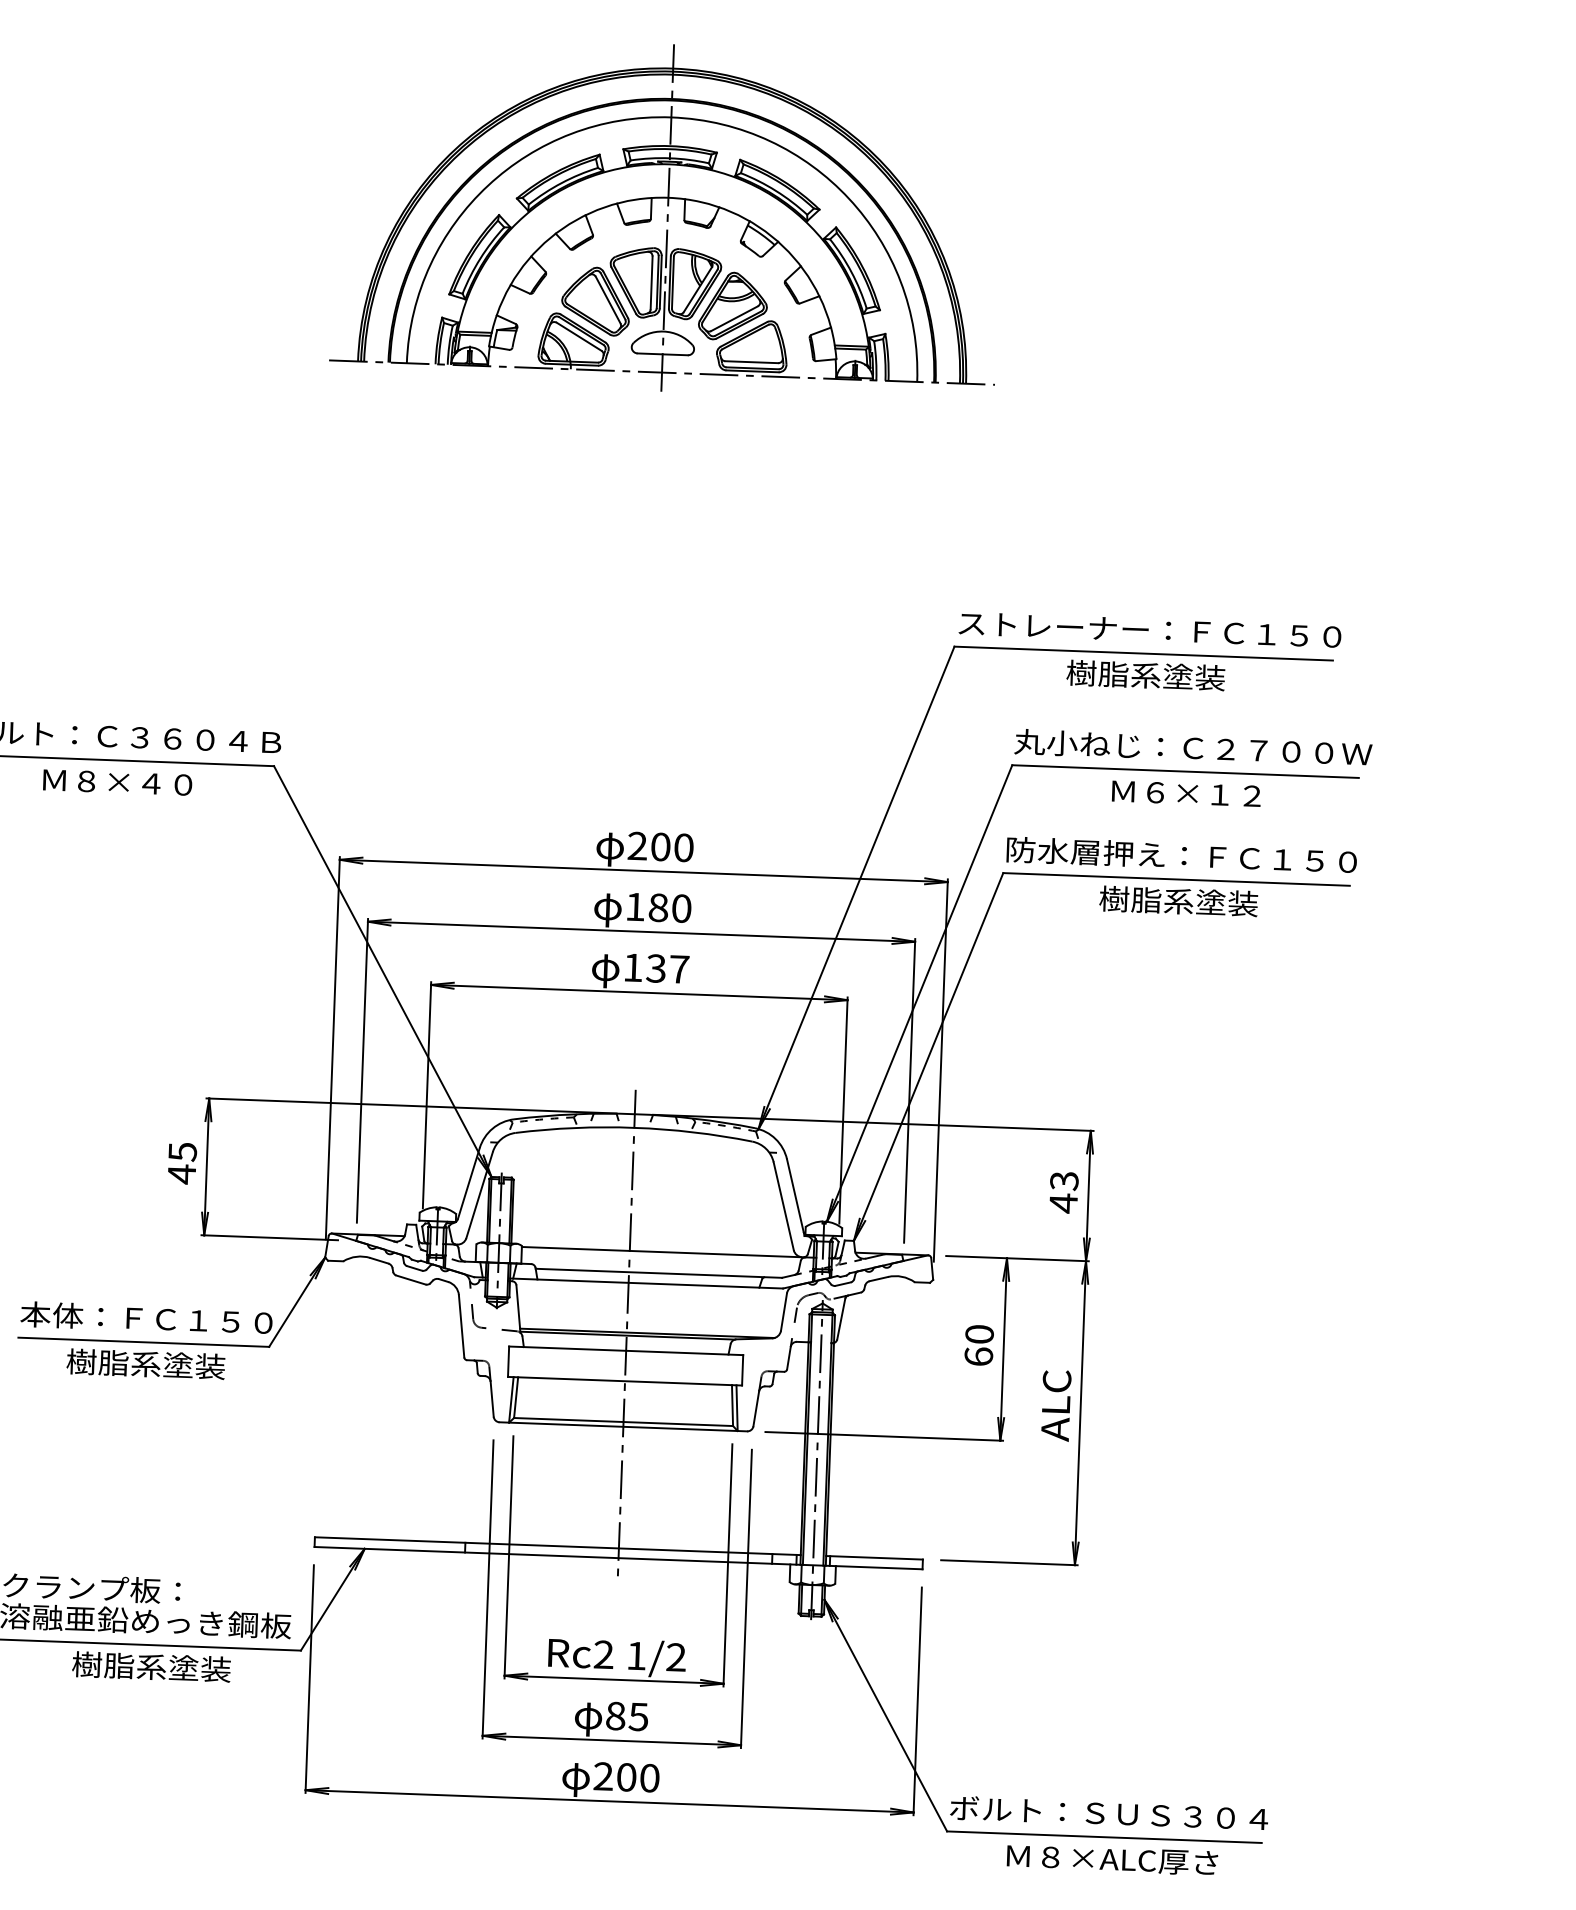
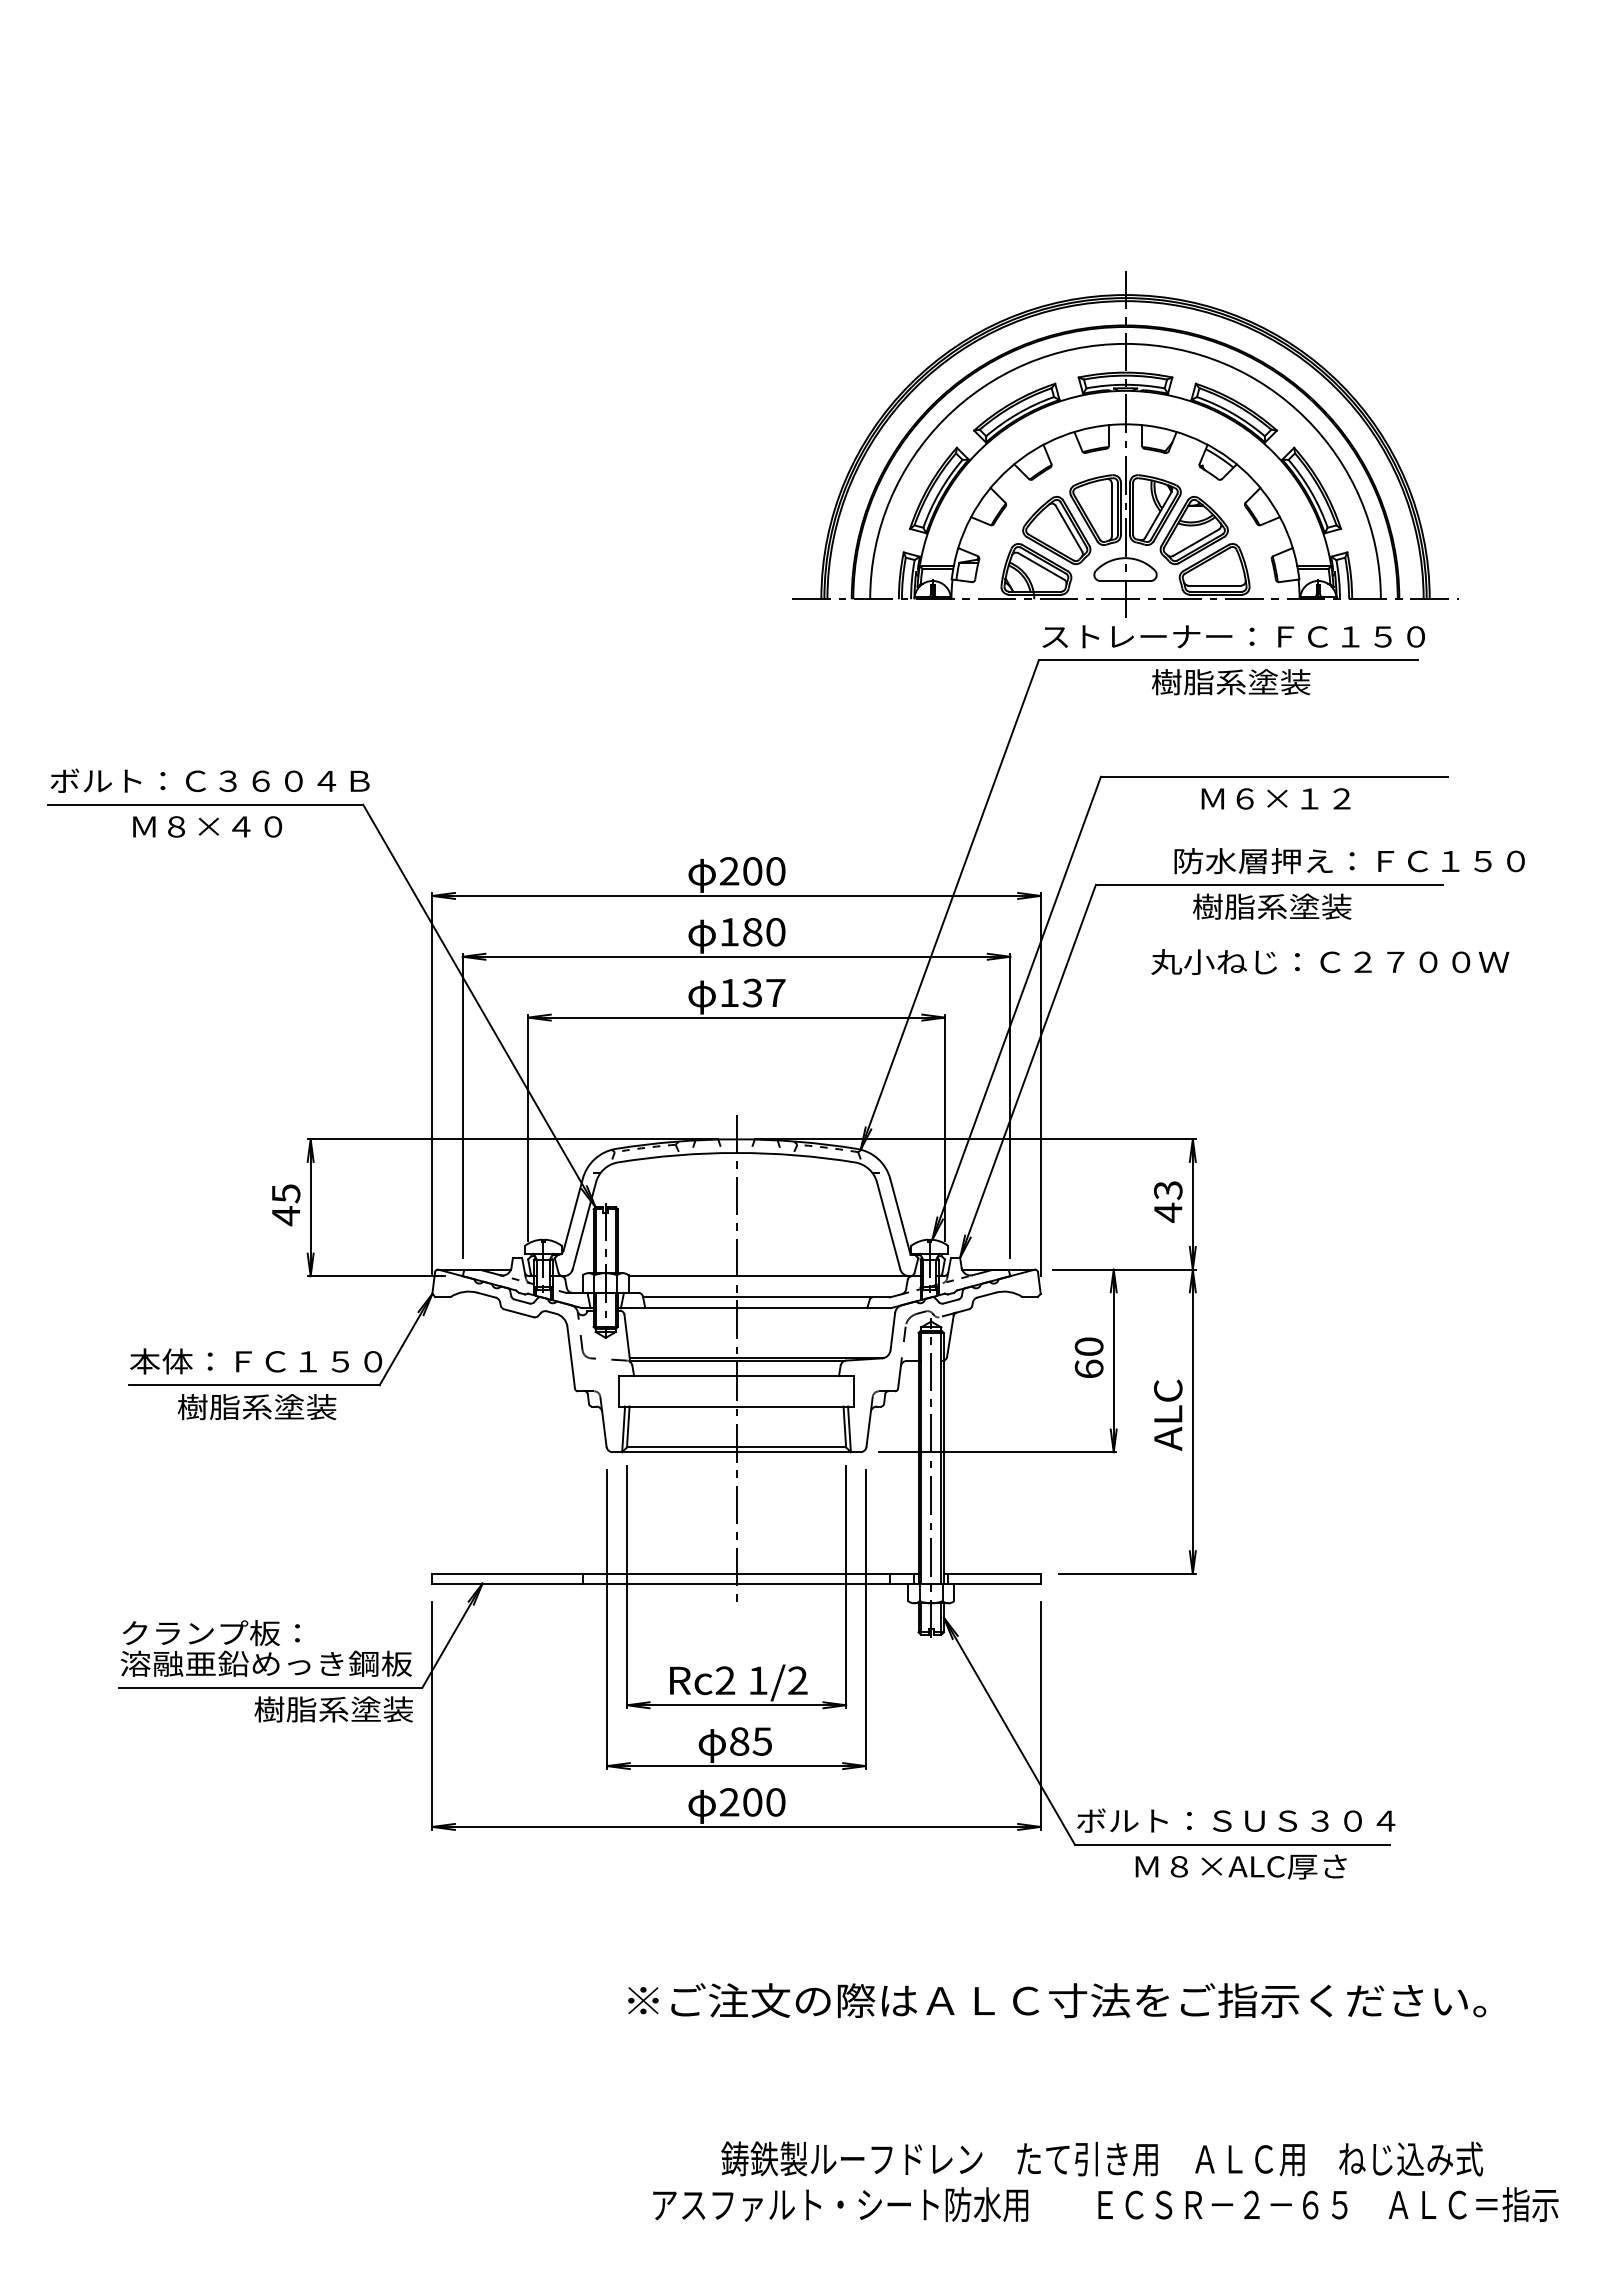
part: (667, 217) -> (1125, 444), moved
text: (1193, 747) -> (1330, 961), moved
text: (1181, 856) -> (1349, 861), moved
text: (151, 1667) -> (333, 1709), moved

